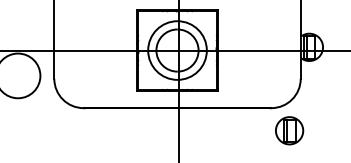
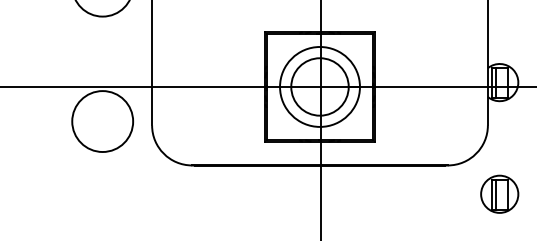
part: (289, 130) -> (499, 193), moved

